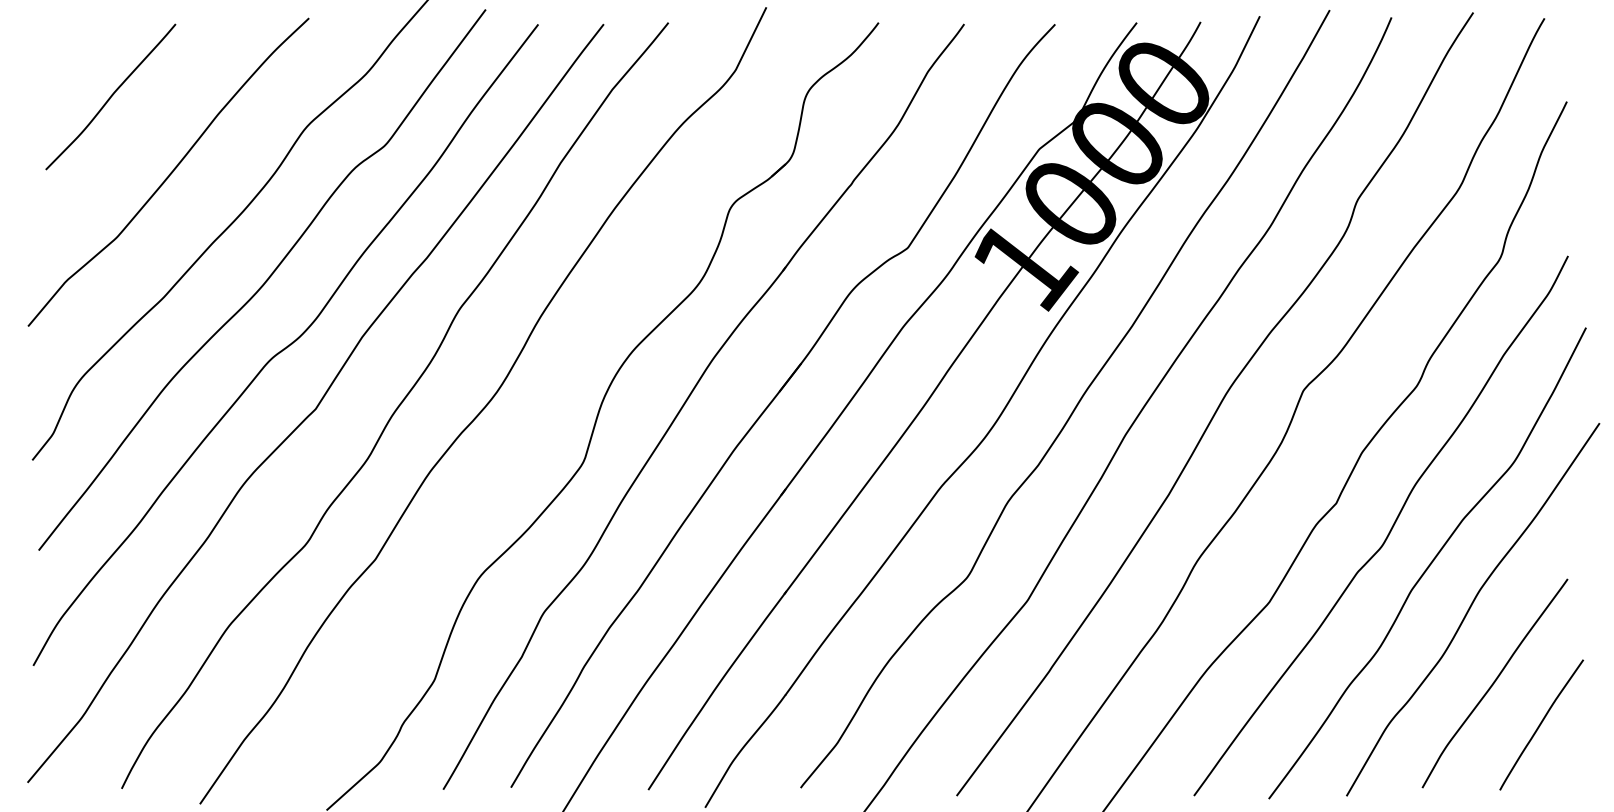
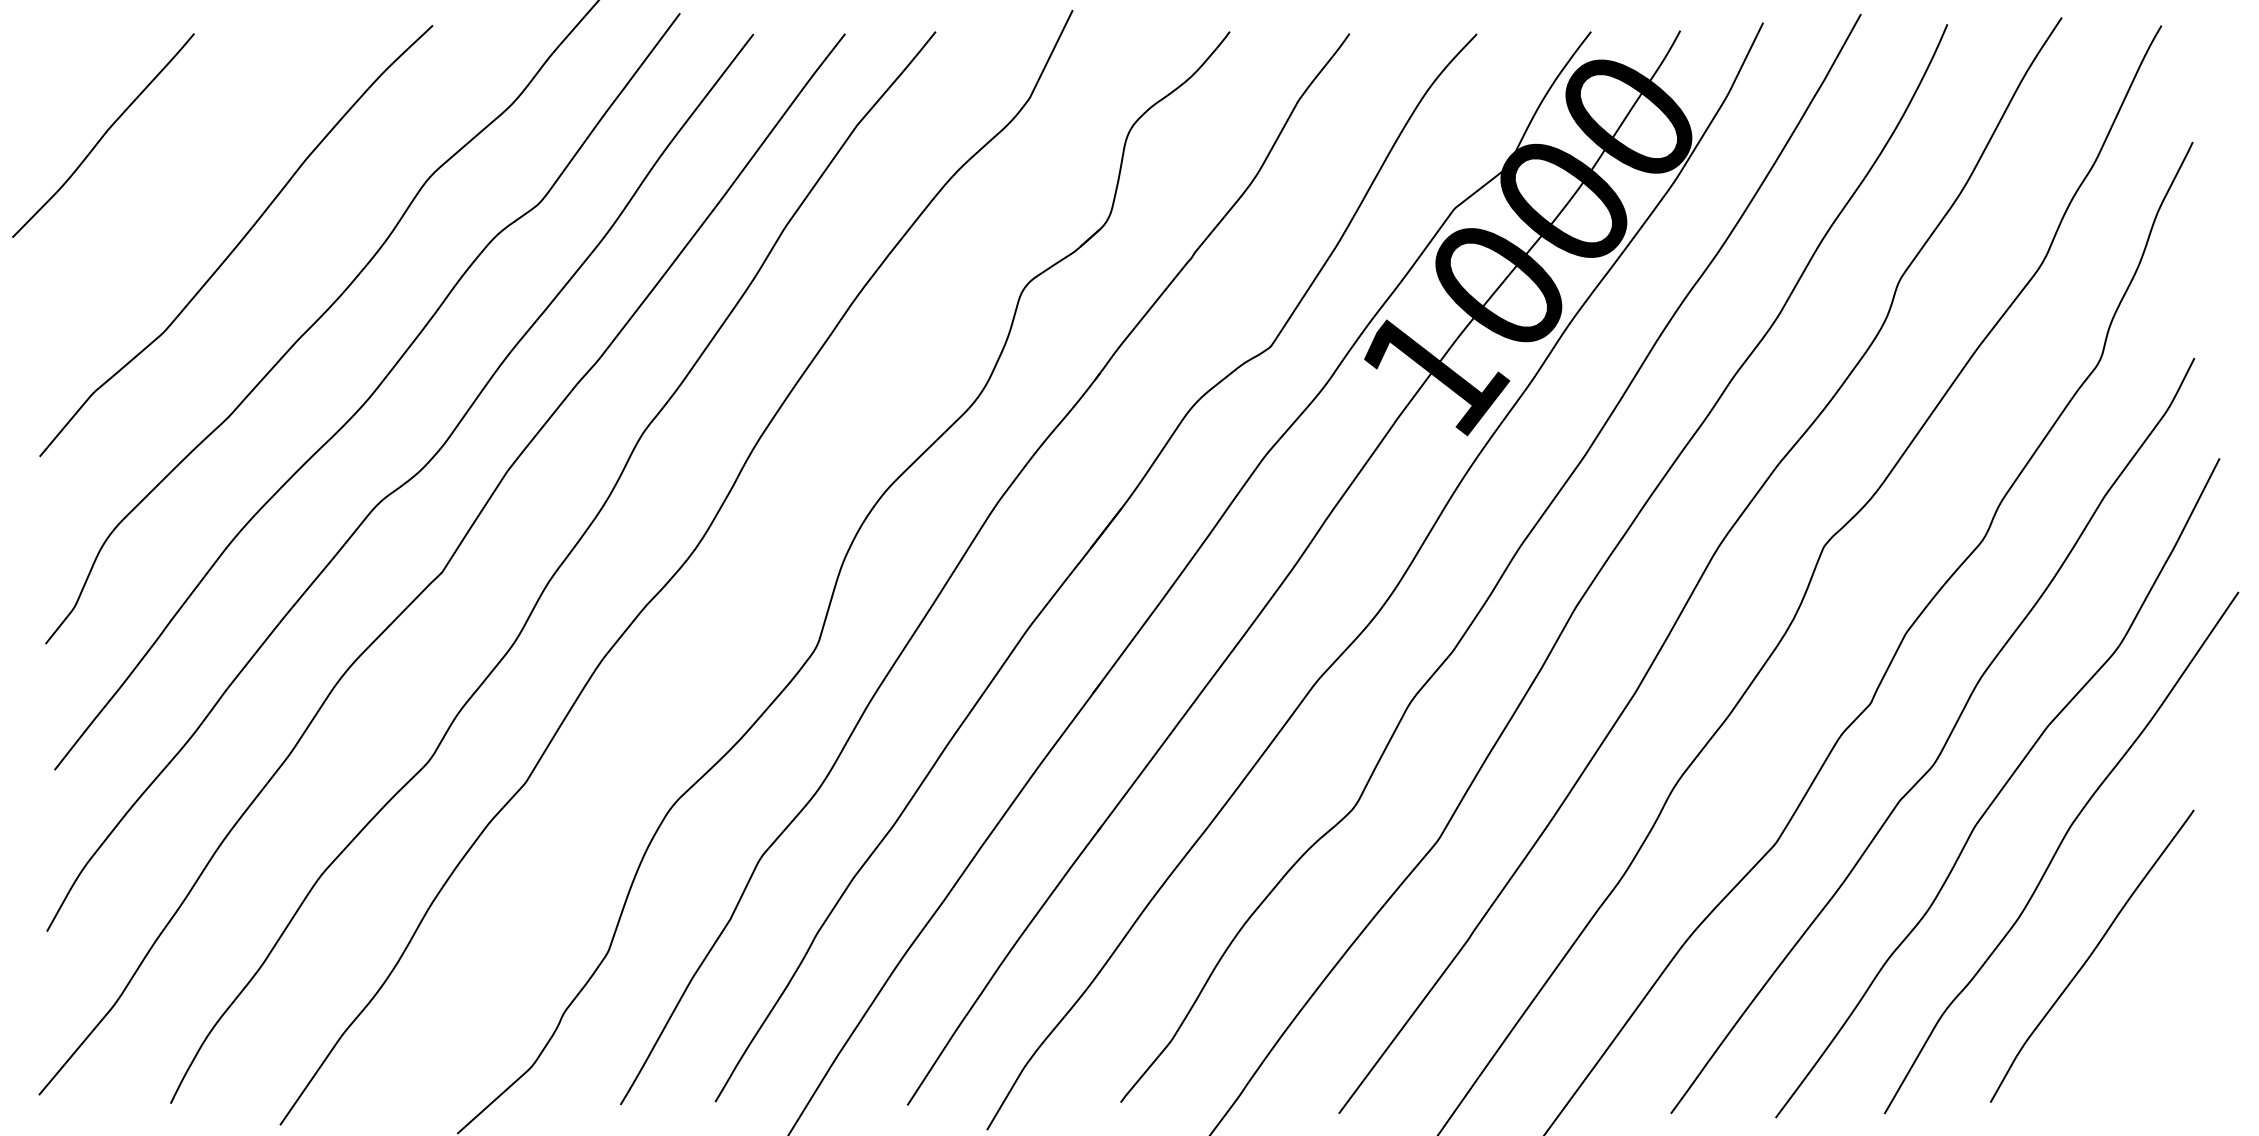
curve: (110, 96) -> (103, 135), moved
curve: (1541, 723) -> (2157, 1012), removed

